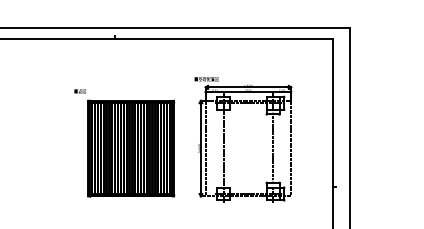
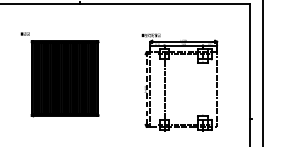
part: (124, 143) -> (59, 74), moved
line: (273, 147) -> (203, 88), removed
line: (200, 148) -> (146, 89), solid -> dashed

